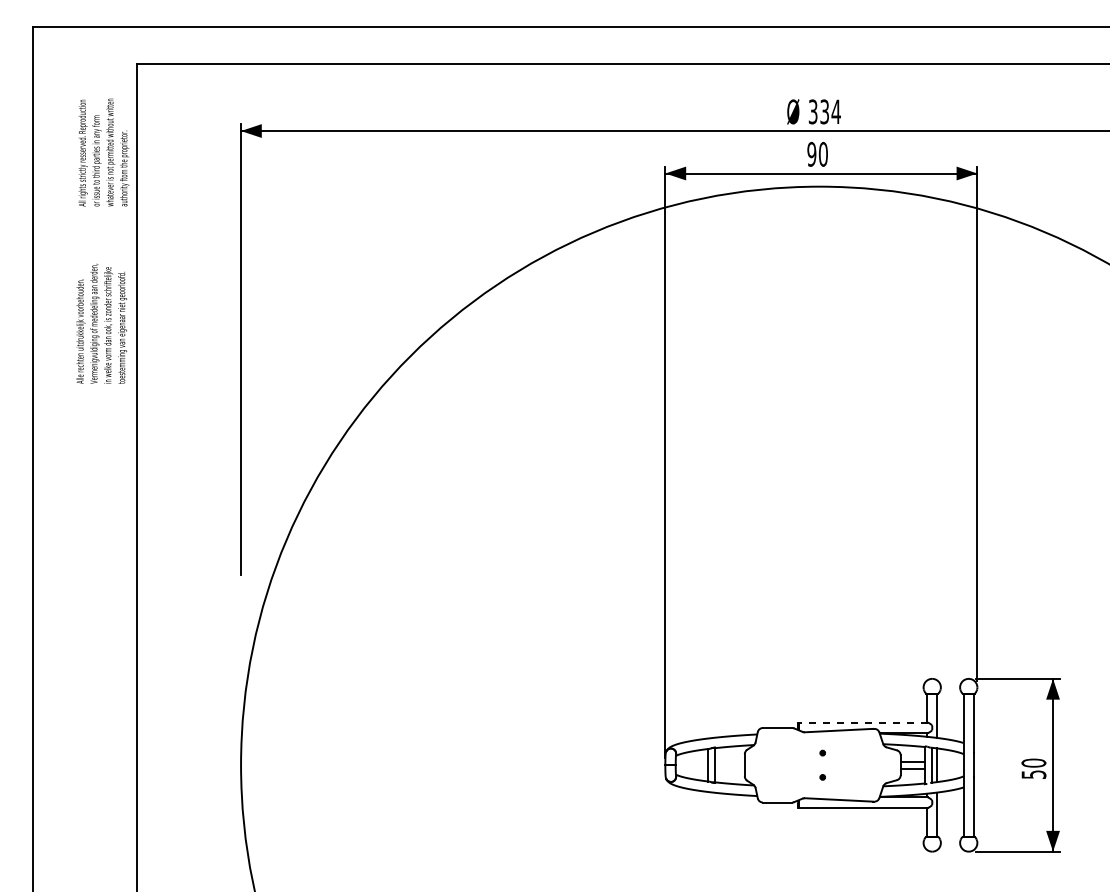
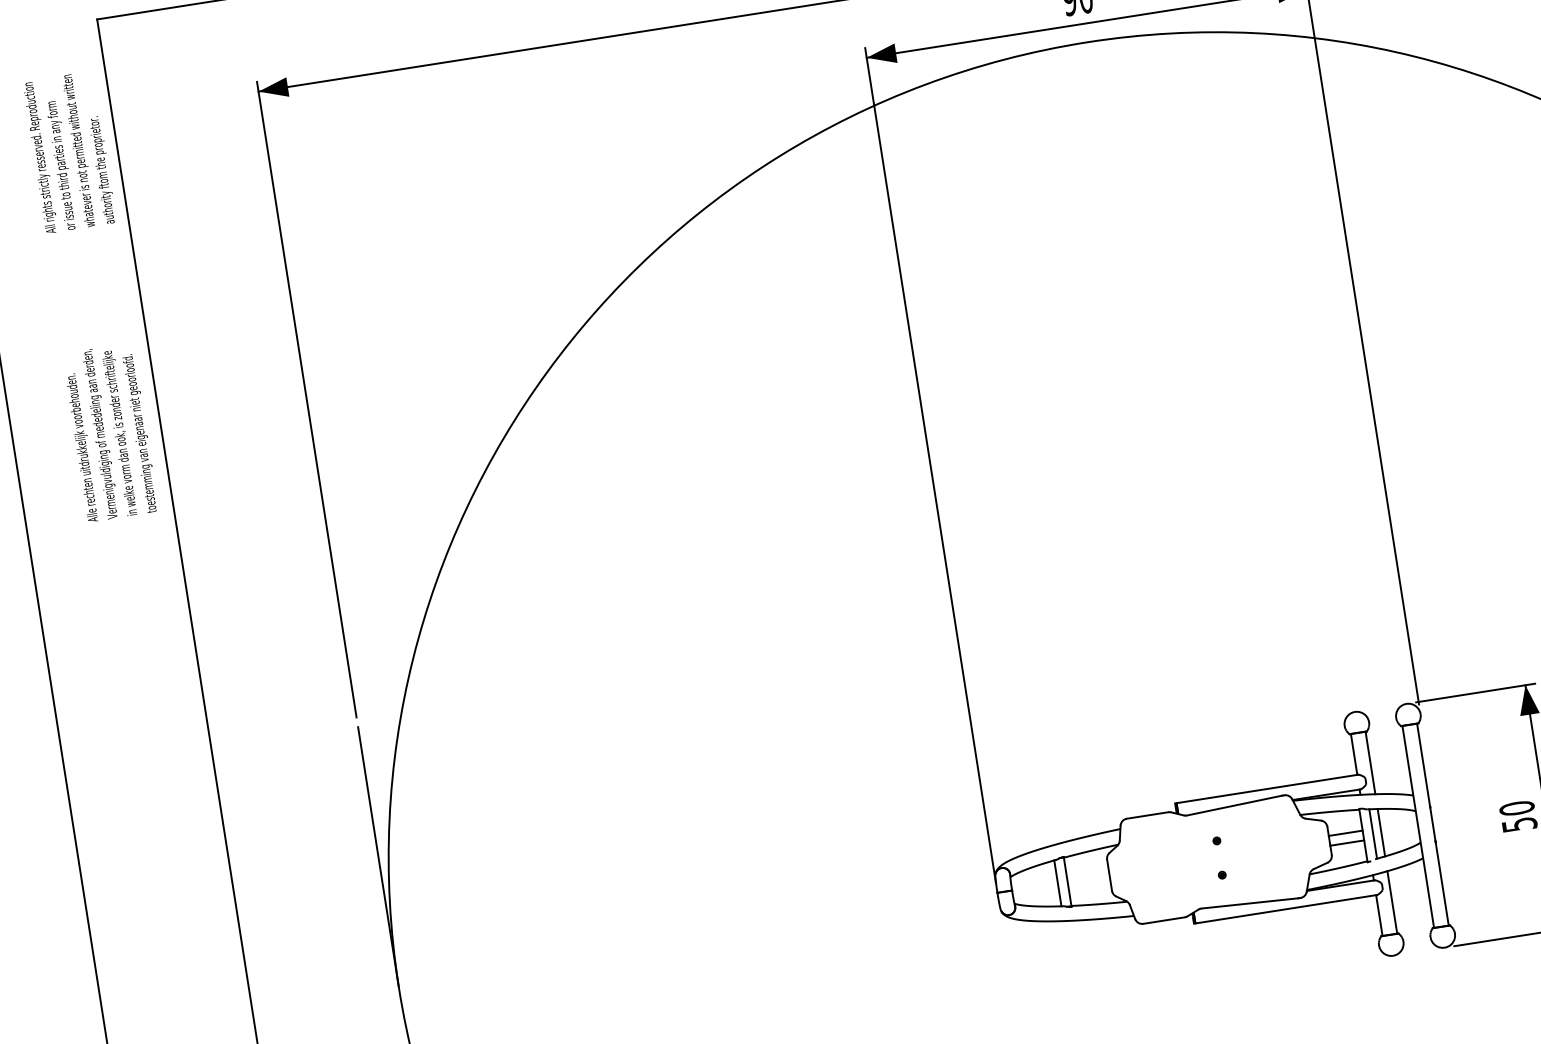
text: (101, 323) -> (110, 432), moved
line: (241, 673) -> (379, 857), added
line: (862, 722) -> (1266, 788), dashed -> solid

